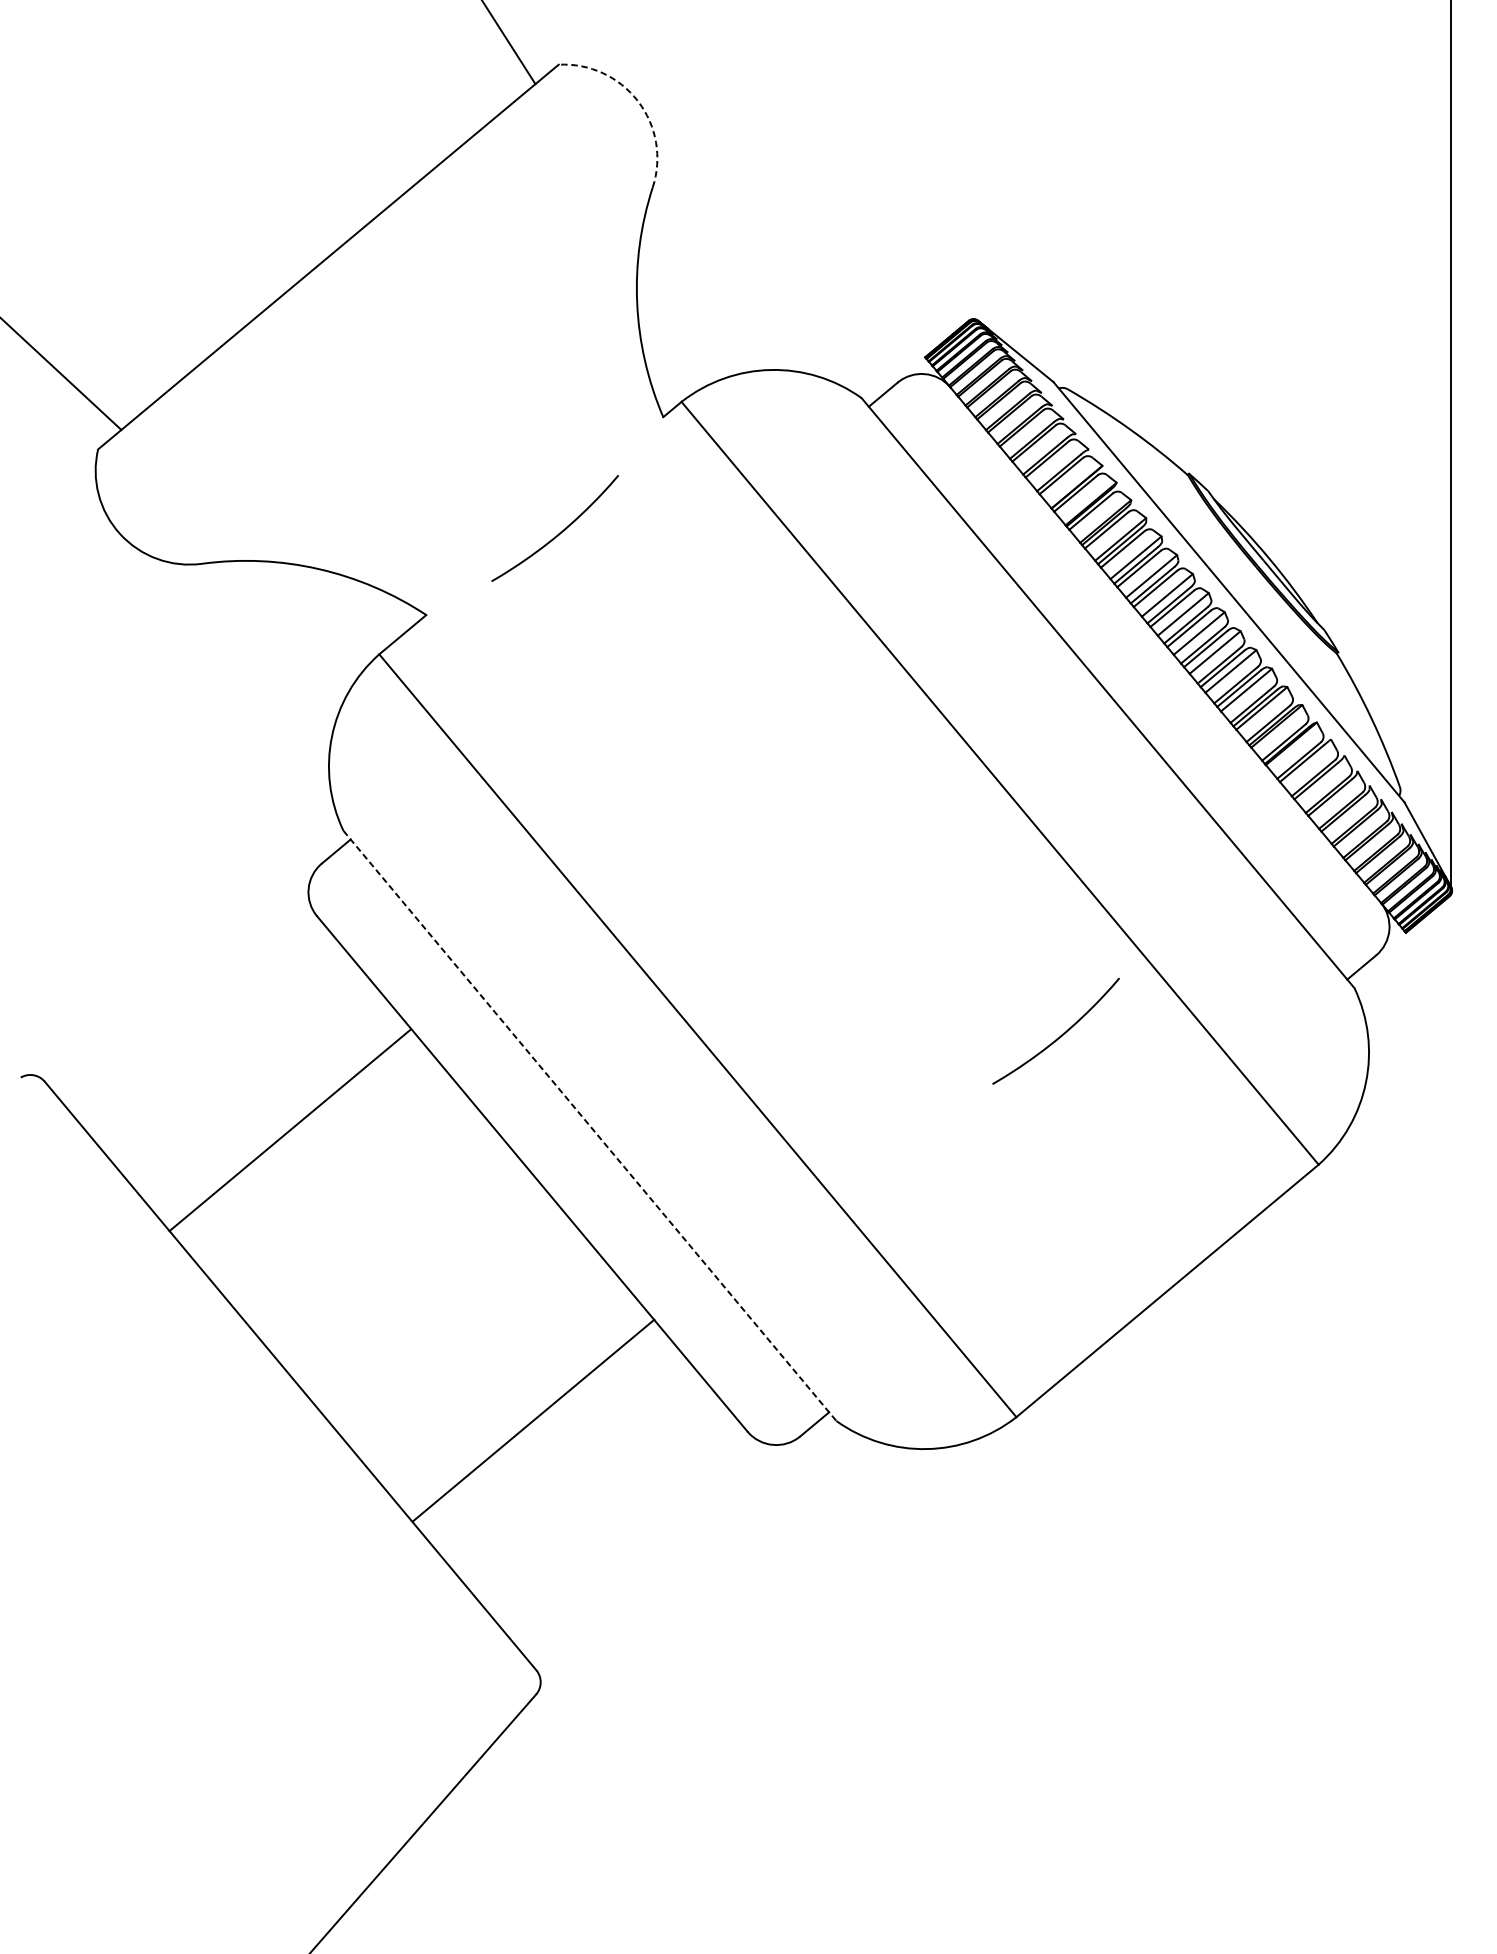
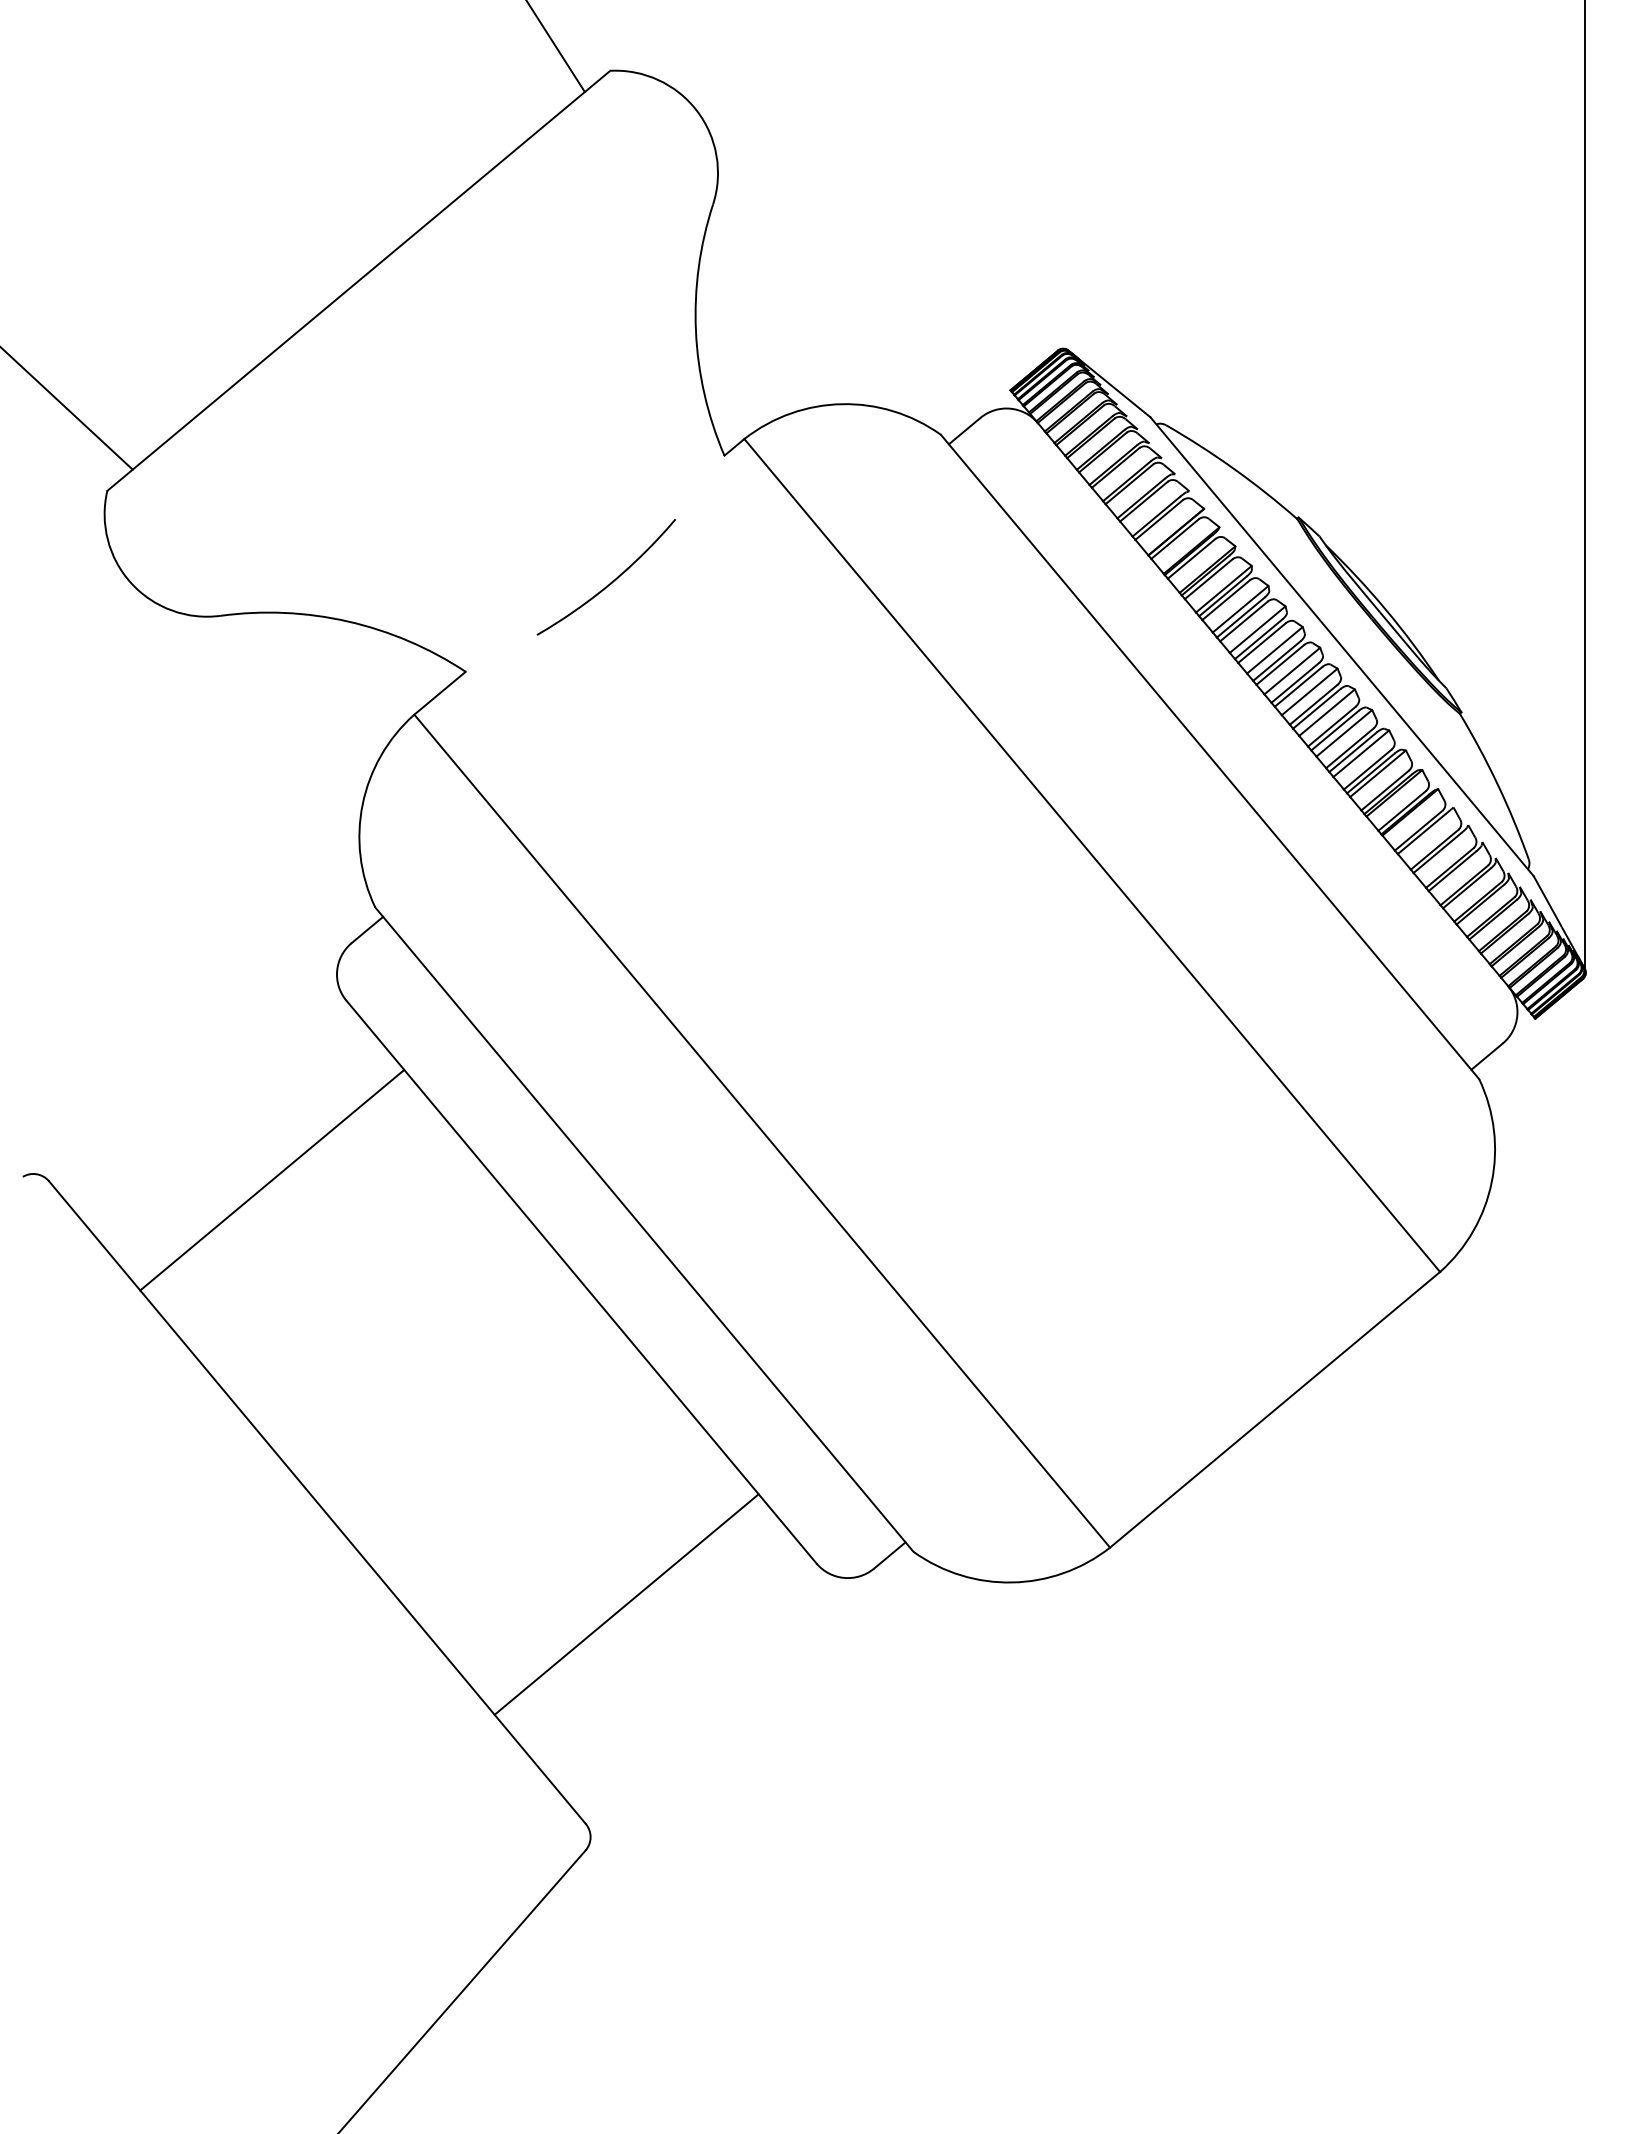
arc: (637, 101) -> (696, 110), dashed -> solid
curve: (1059, 1036) -> (1157, 1131), removed
line: (590, 1125) -> (644, 1229), dashed -> solid
line: (290, 1129) -> (272, 1179), moved
line: (533, 1420) -> (626, 1604), moved

